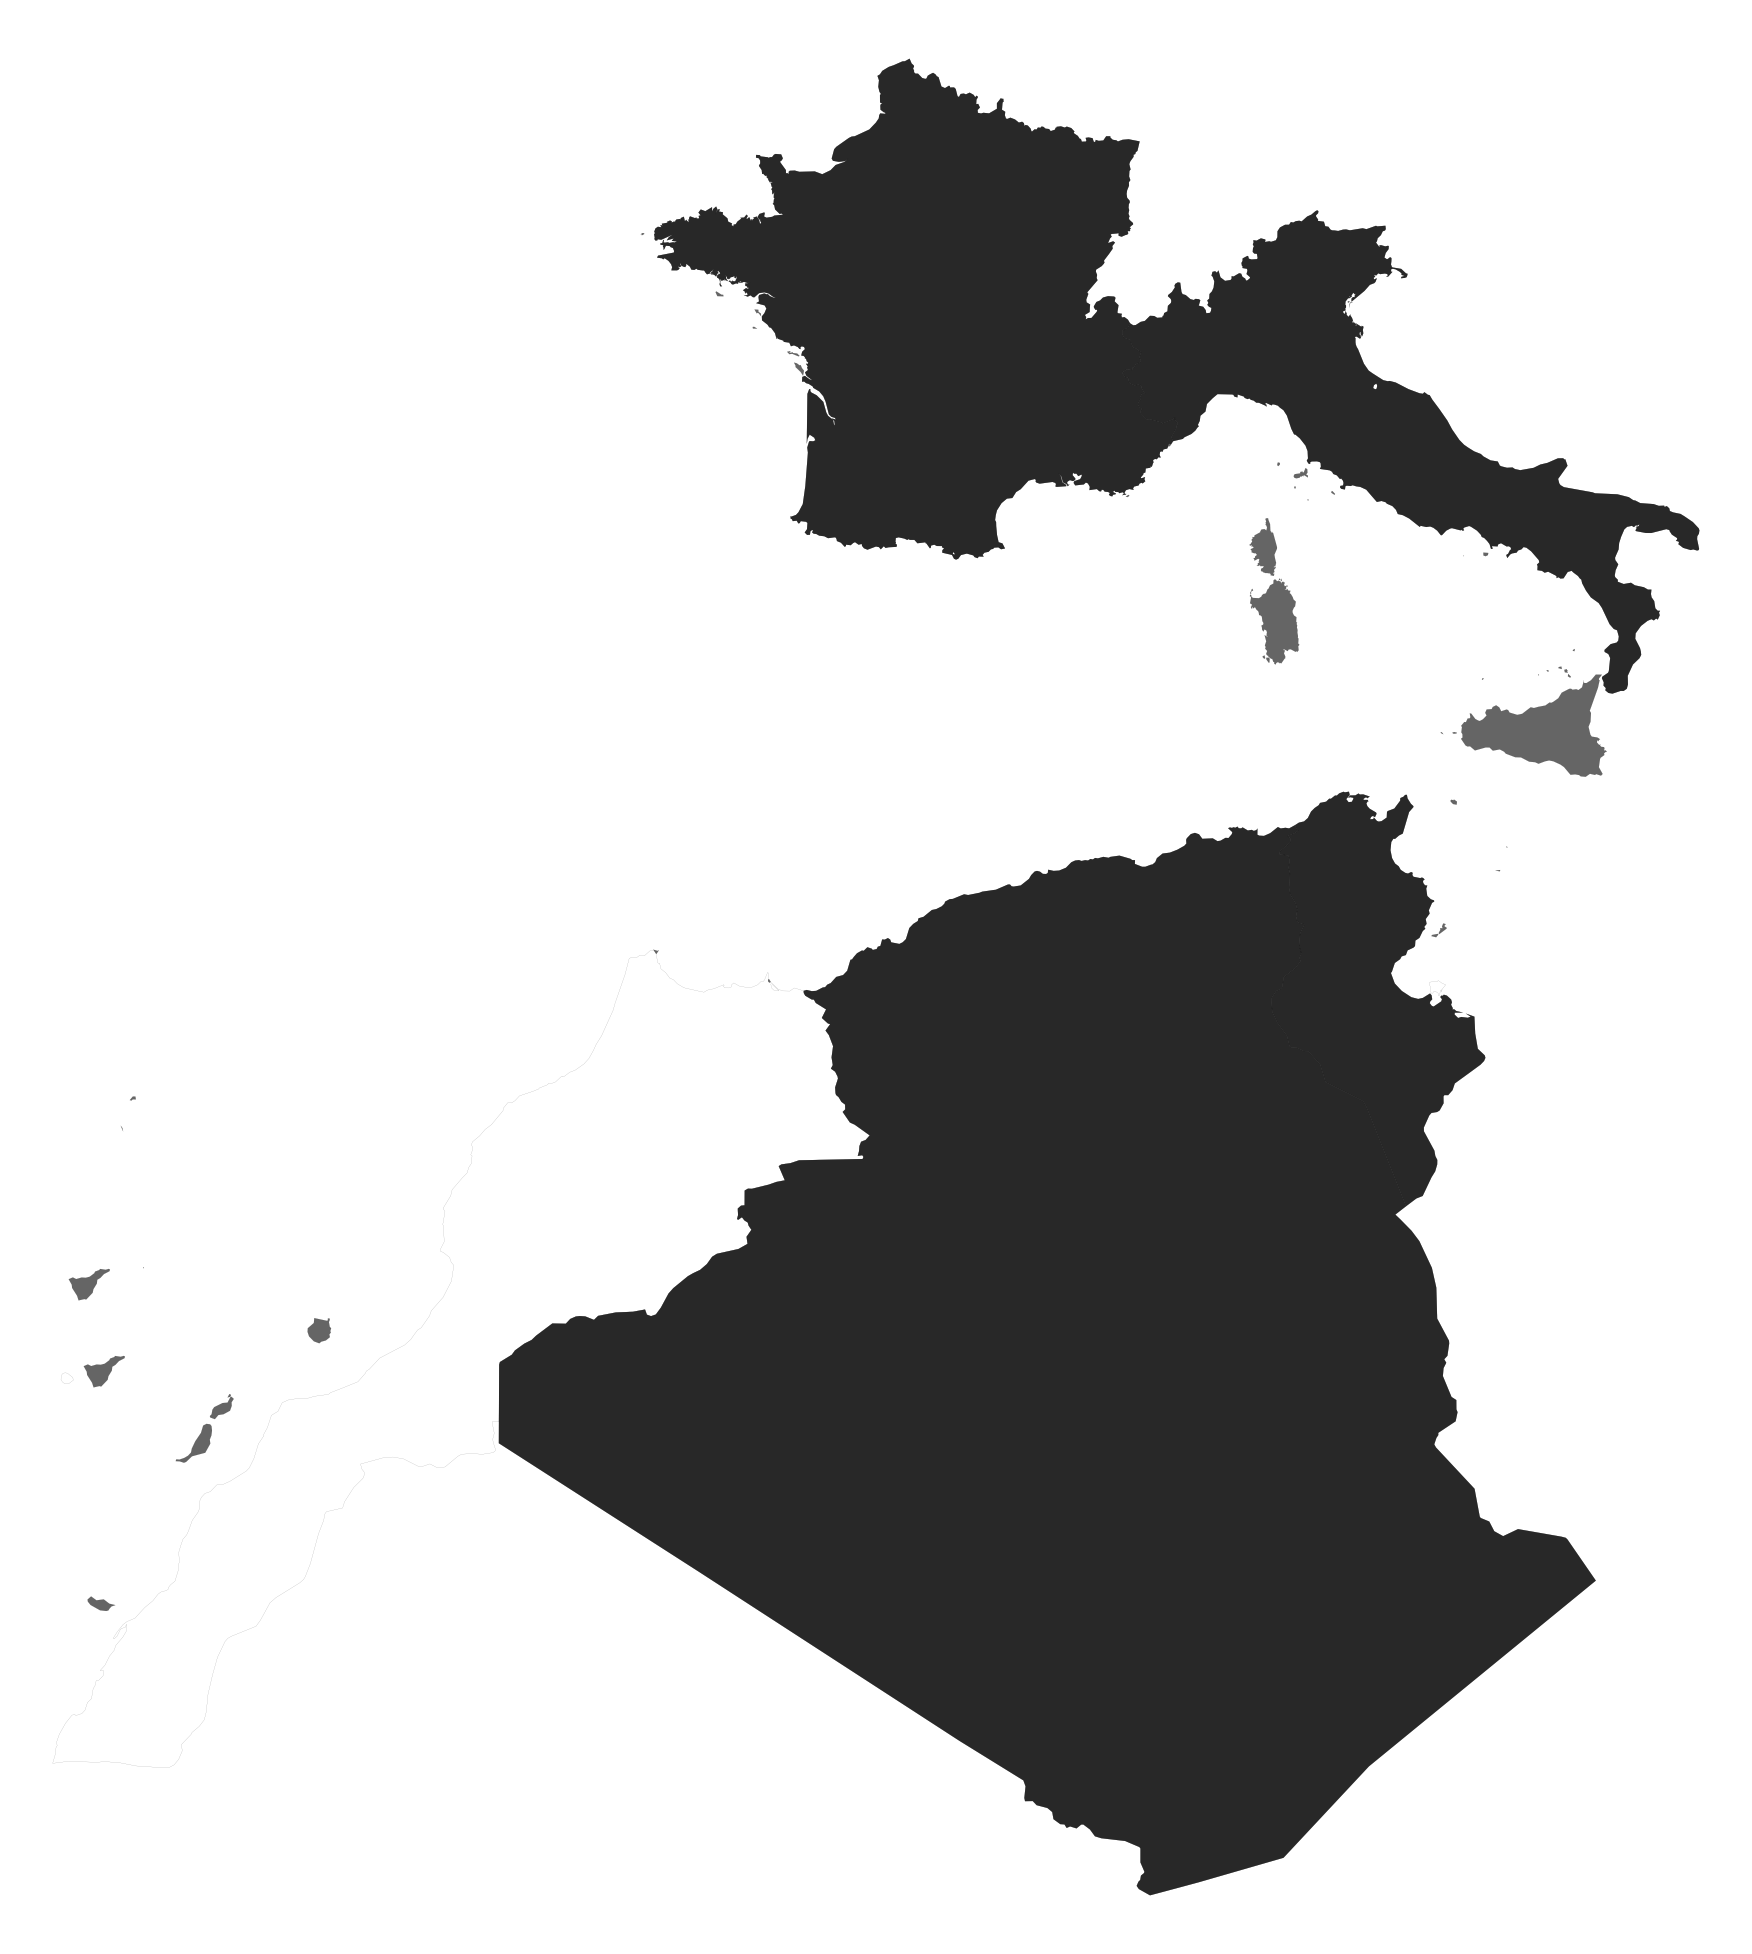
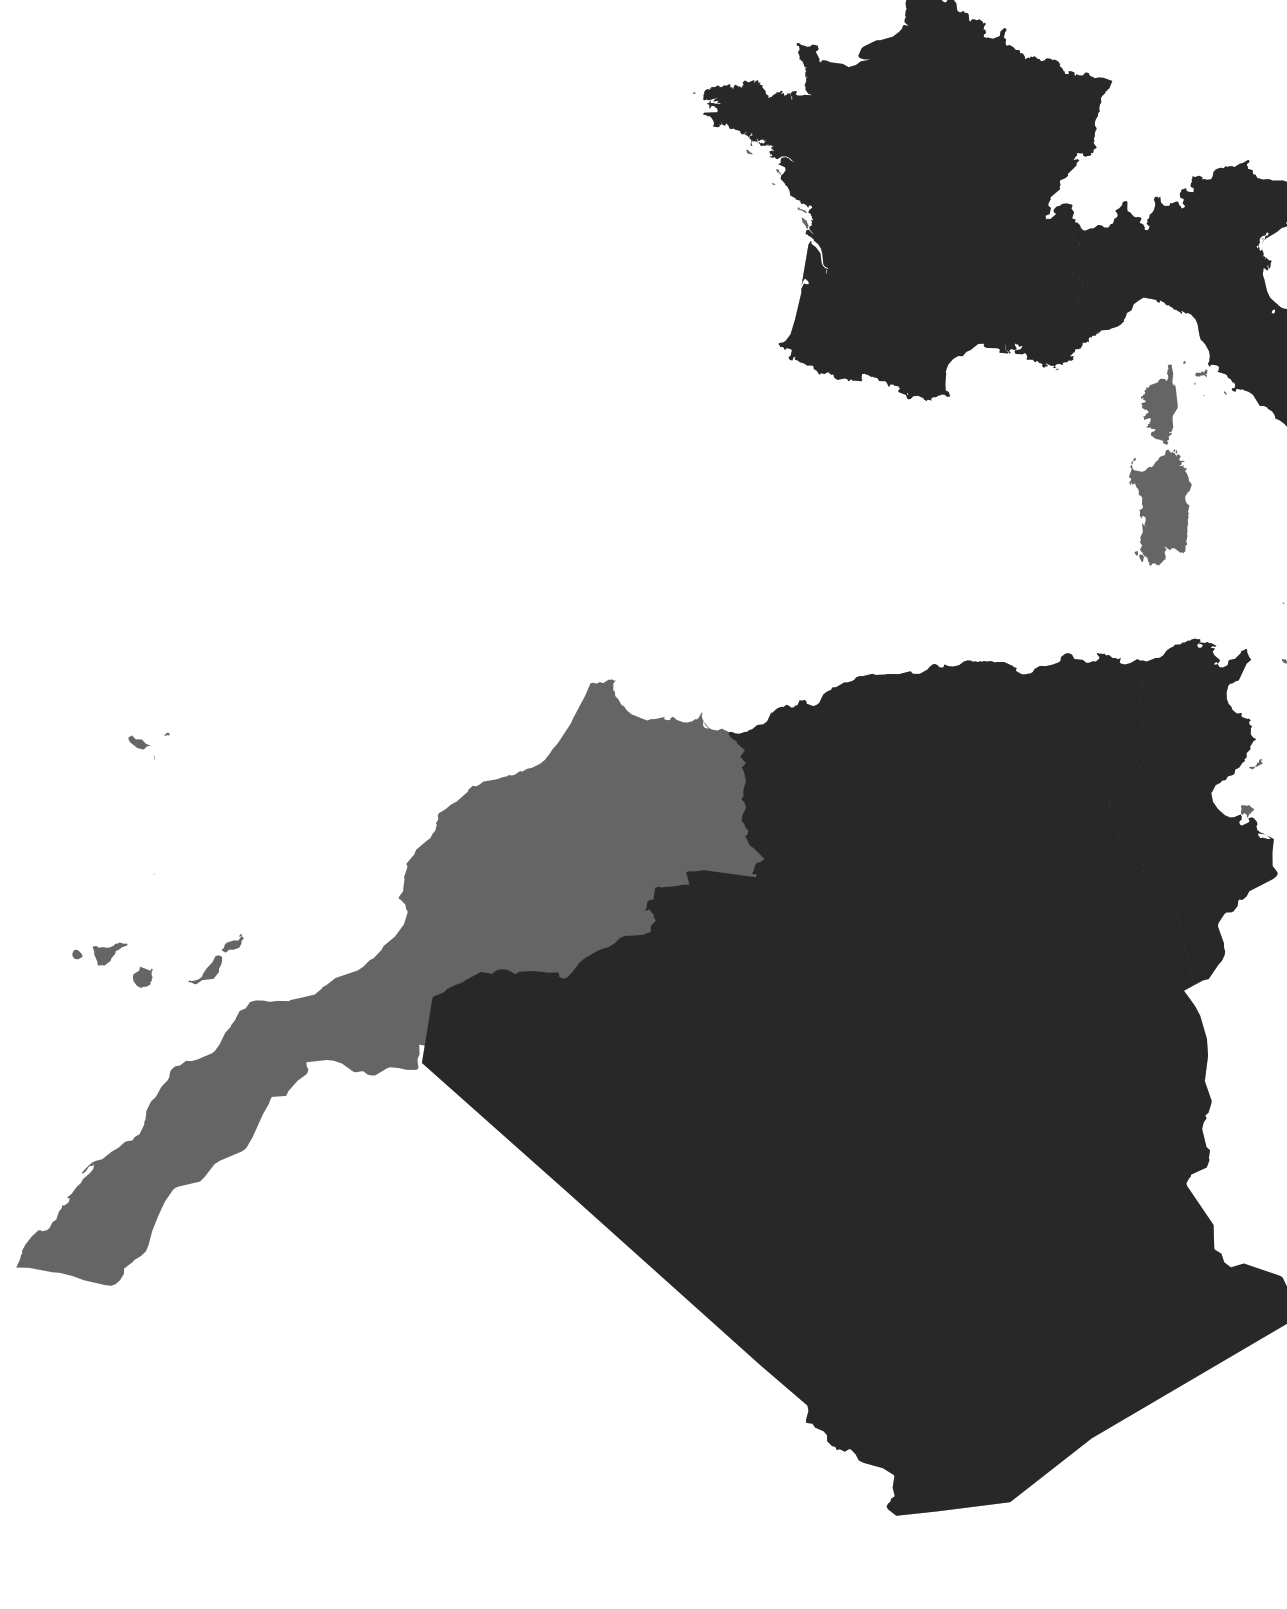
part: (1274, 591) -> (1164, 466), size x1.67
fill: (1437, 987) -> (1247, 810), added
part: (88, 1284) -> (106, 880), removed
part: (318, 1330) -> (142, 977), moved
fill: (460, 1358) -> (401, 988), added
fill: (66, 1377) -> (77, 953), added
part: (204, 1428) -> (216, 958), moved
part: (100, 1603) -> (138, 742), moved

